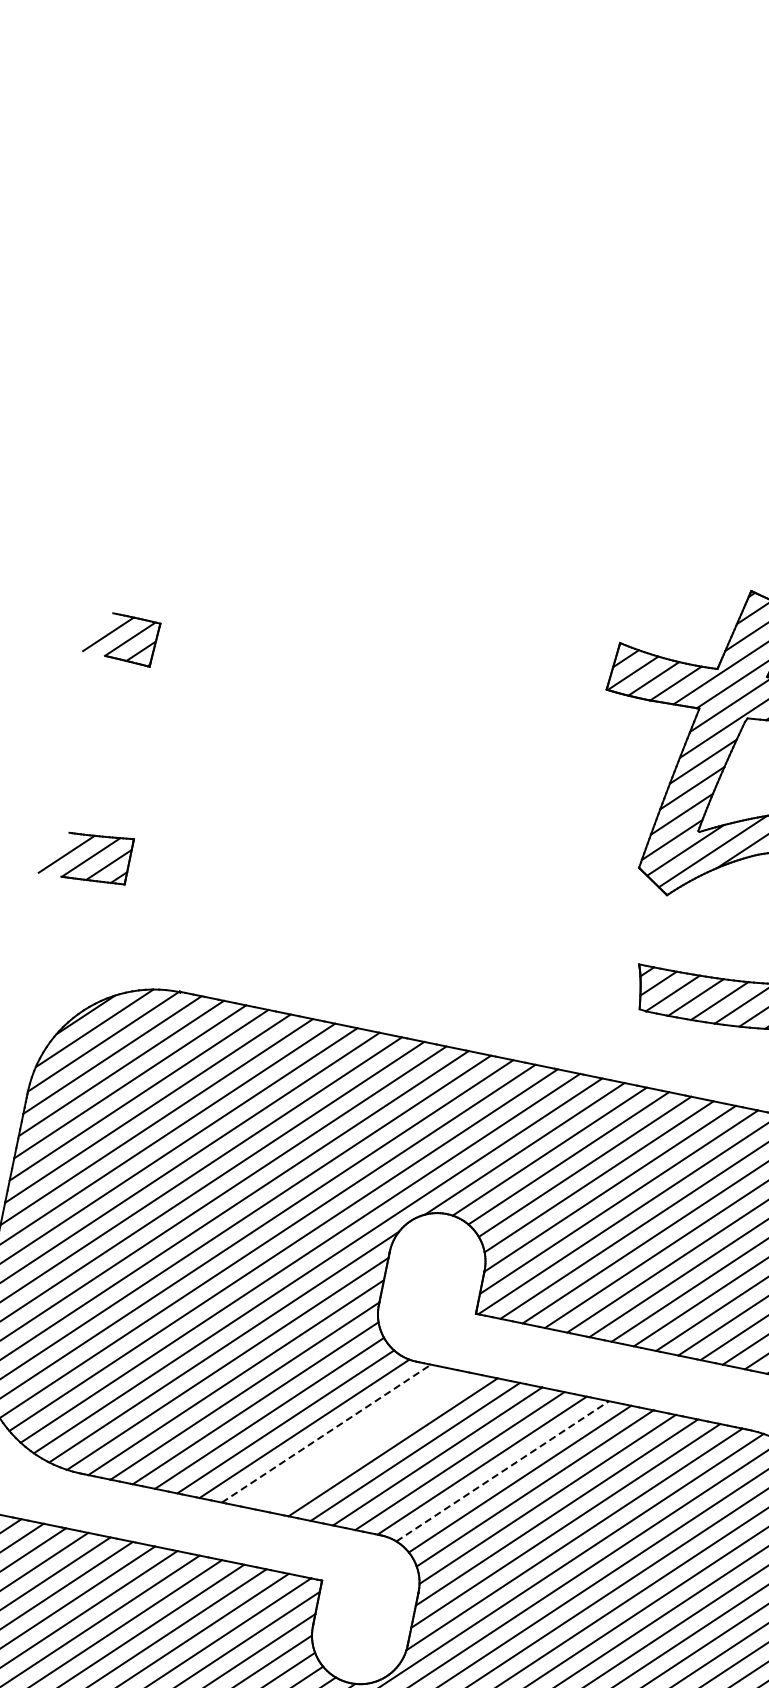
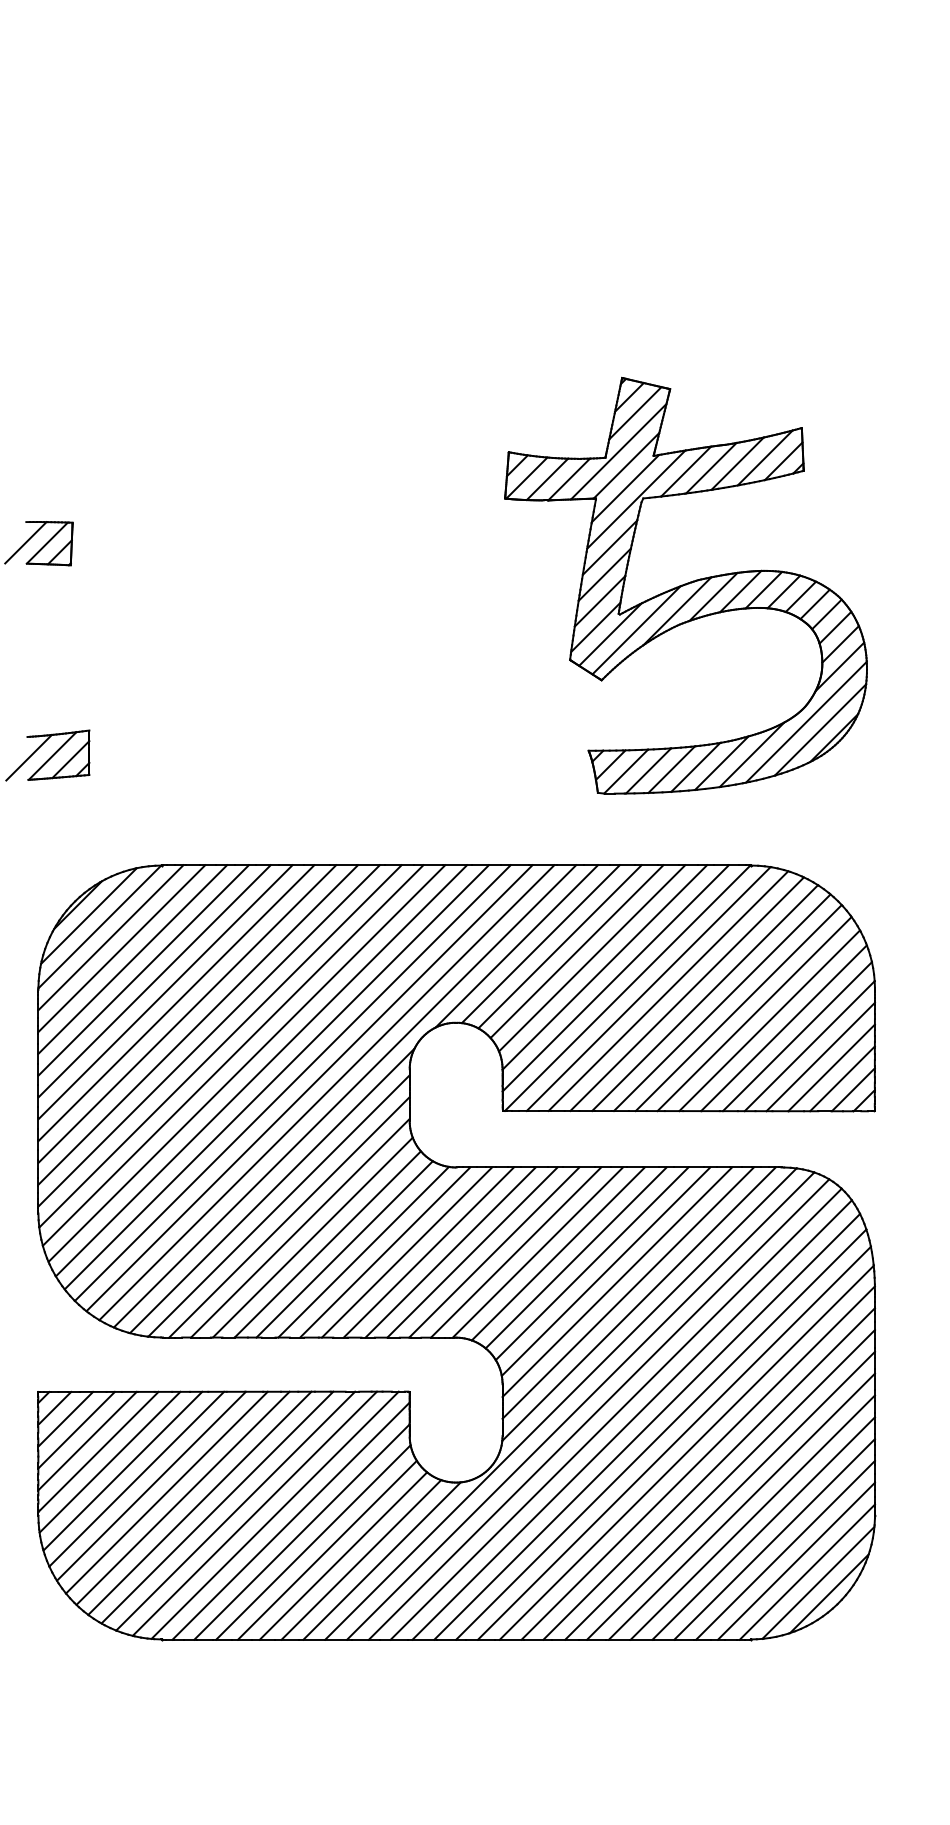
line: (326, 1433) -> (385, 1252), dashed -> solid
line: (348, 1438) -> (406, 1252), added
line: (370, 1442) -> (428, 1252), added
line: (503, 1470) -> (558, 1253), dashed -> solid

